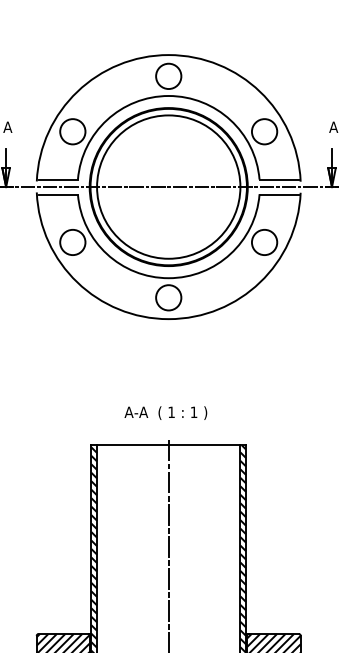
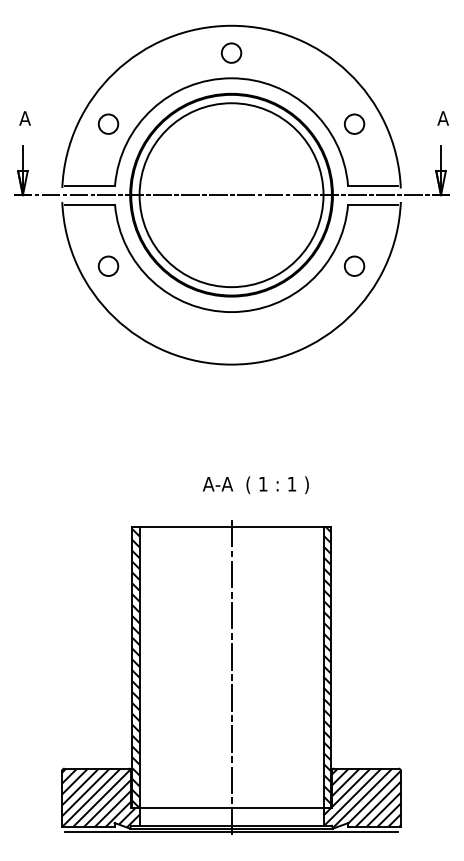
circle: (168, 75) -> (231, 52), size x0.6
circle: (72, 131) -> (108, 123), size x0.6
circle: (264, 131) -> (354, 123), size x0.6
circle: (72, 242) -> (108, 266), size x0.6
circle: (264, 242) -> (354, 266), size x0.6
circle: (168, 298) -> (231, 337), removed
text: (165, 413) -> (255, 485), moved

